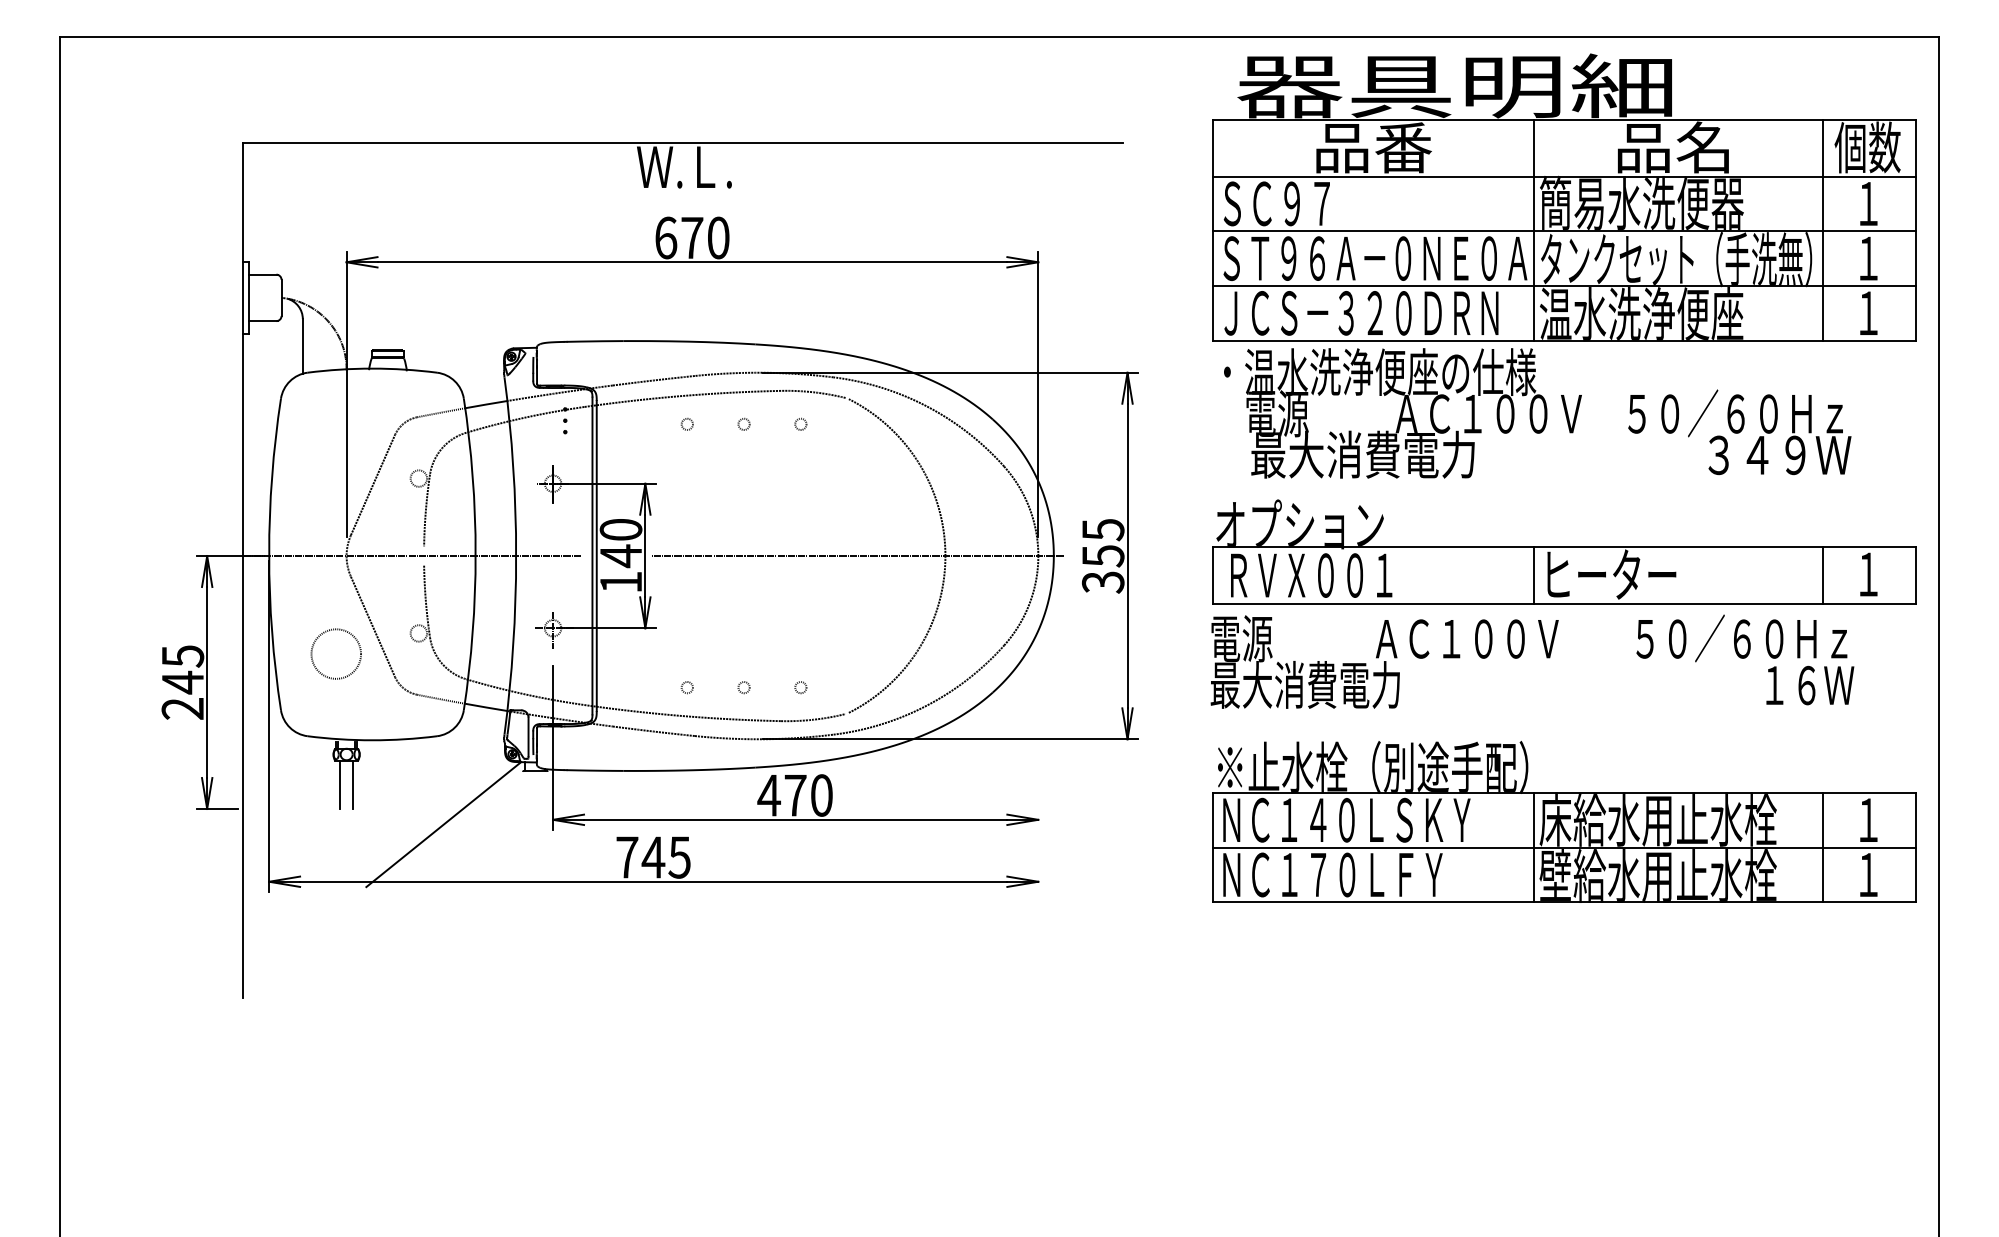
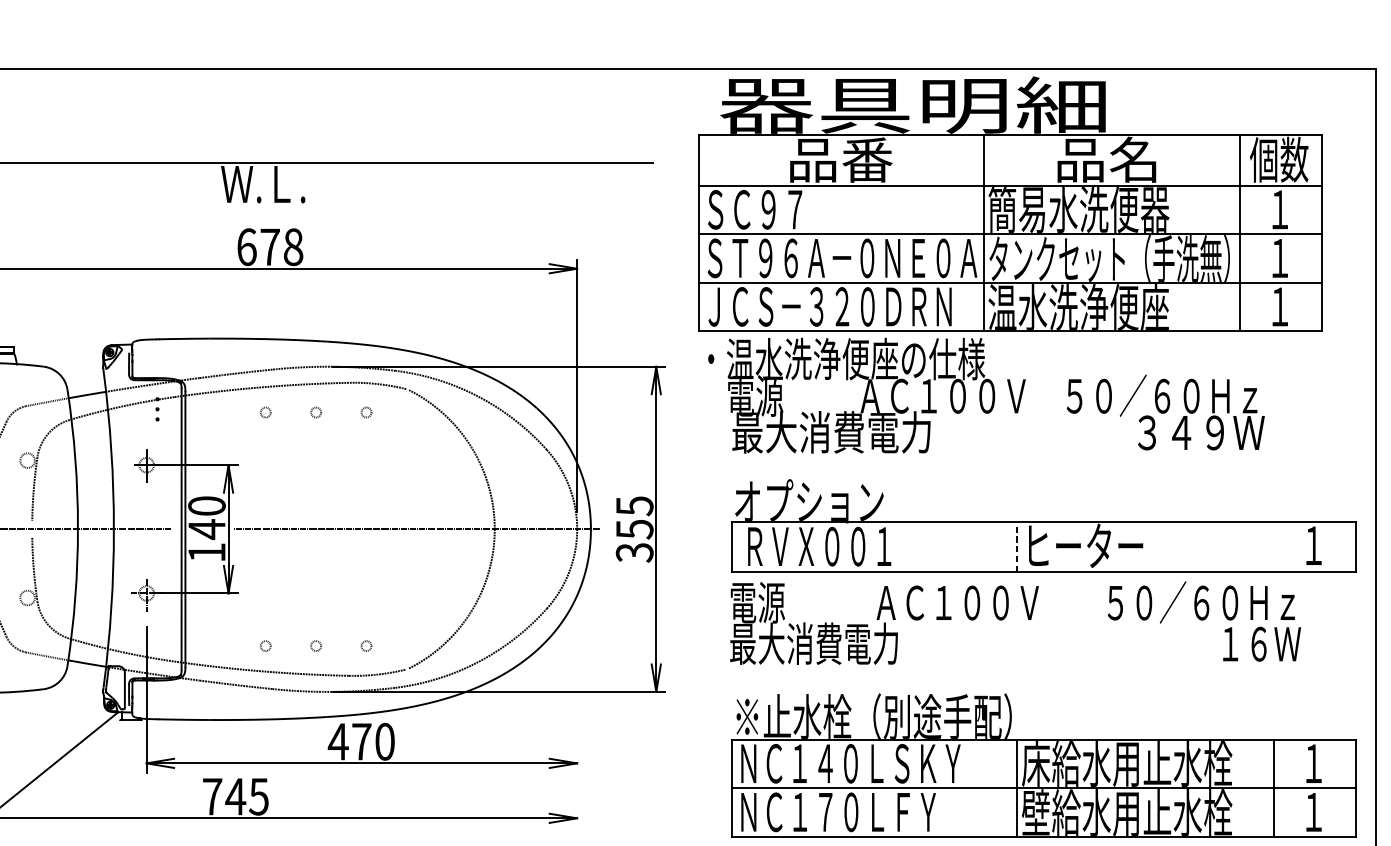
text: (718, 237) -> (293, 246), 670 -> 678
part: (1564, 265) -> (1010, 264), moved
line: (1534, 575) -> (1017, 546), solid -> dashed
line: (1823, 575) -> (1273, 546), removed

